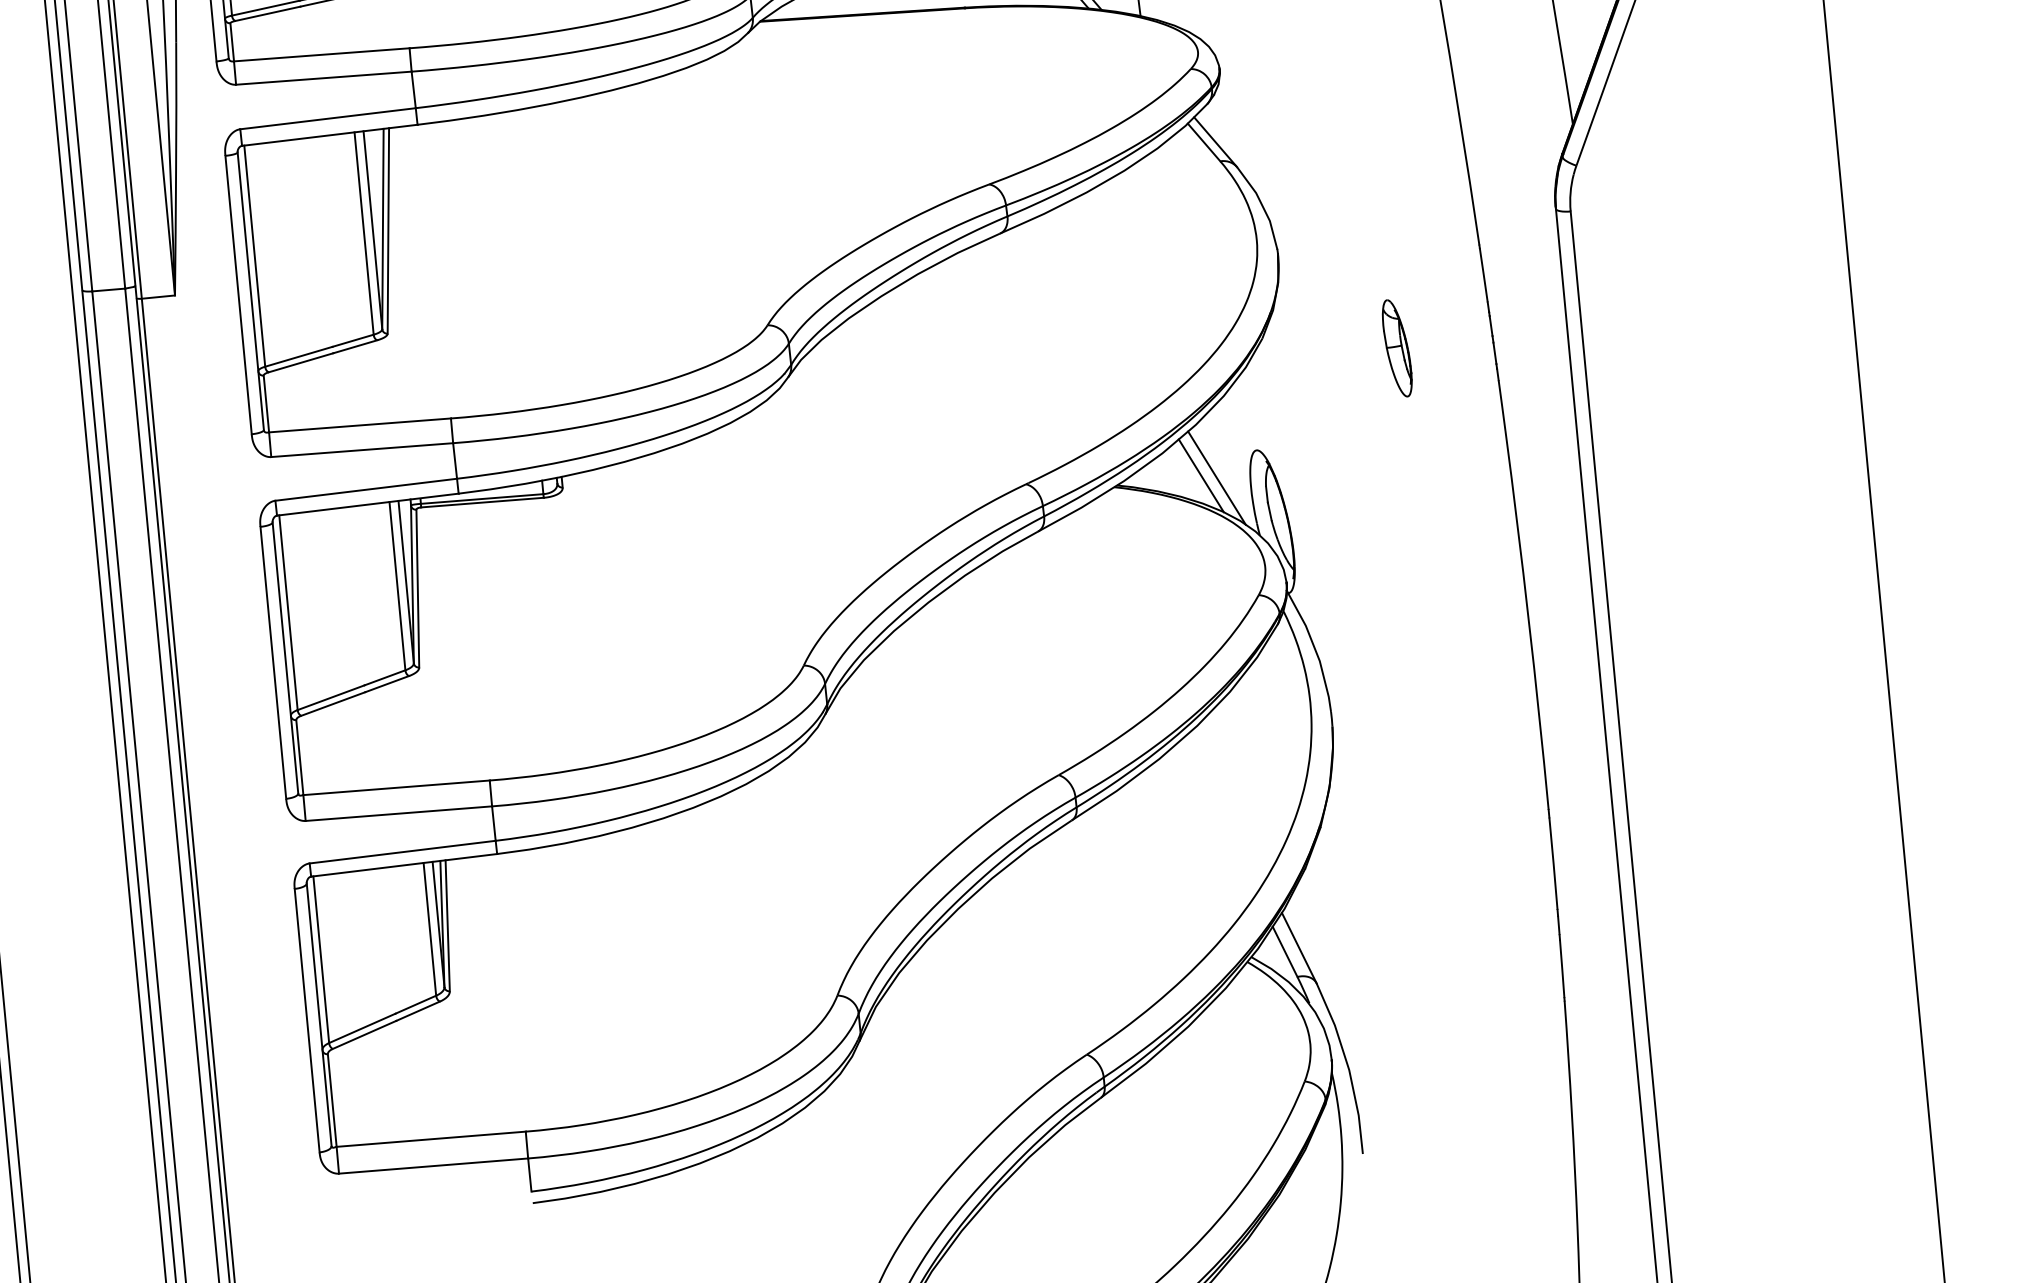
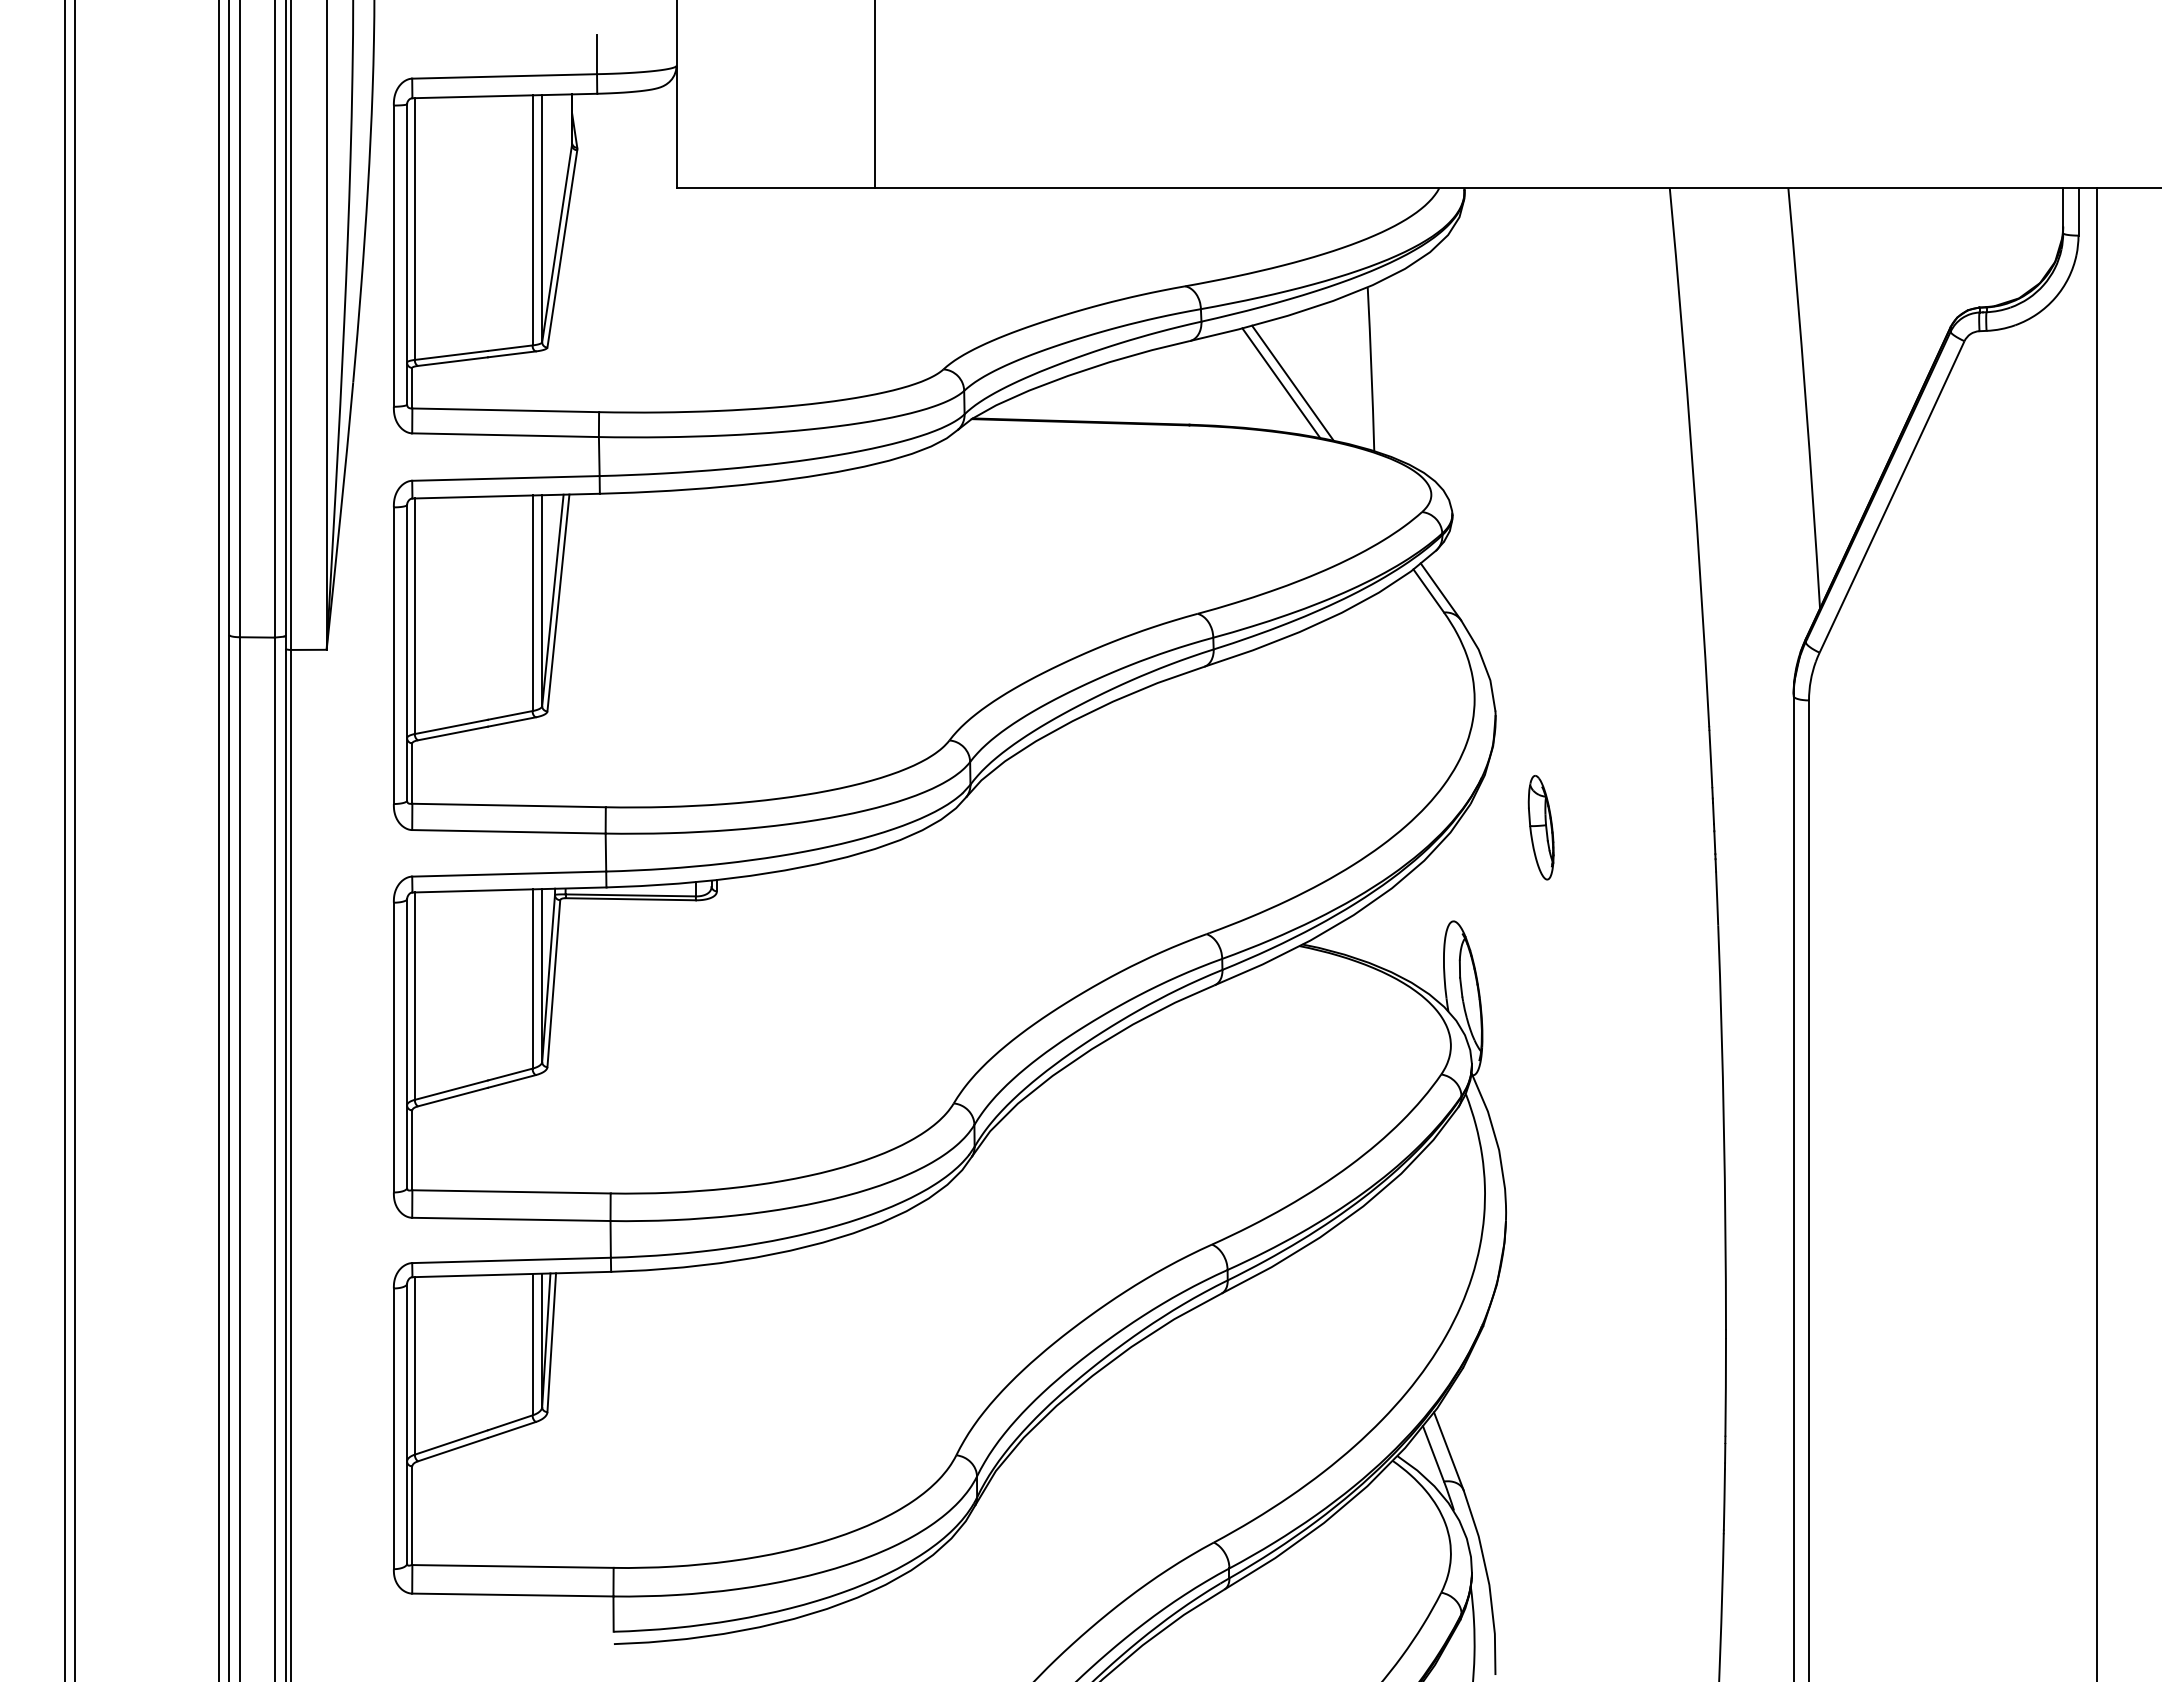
part: (1396, 348) -> (1540, 827), moved
line: (1201, 475) -> (1392, 942), removed
line: (1216, 477) -> (1408, 946), removed

